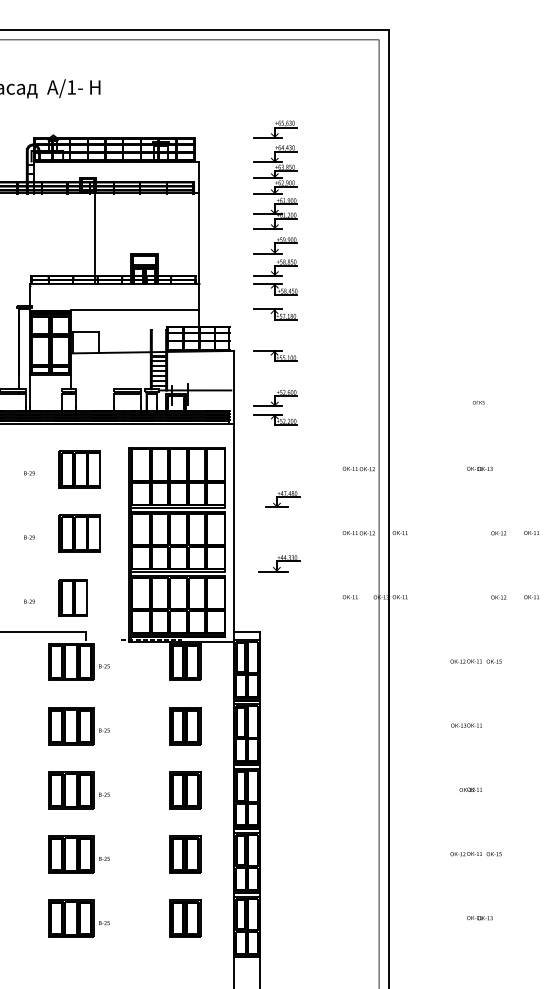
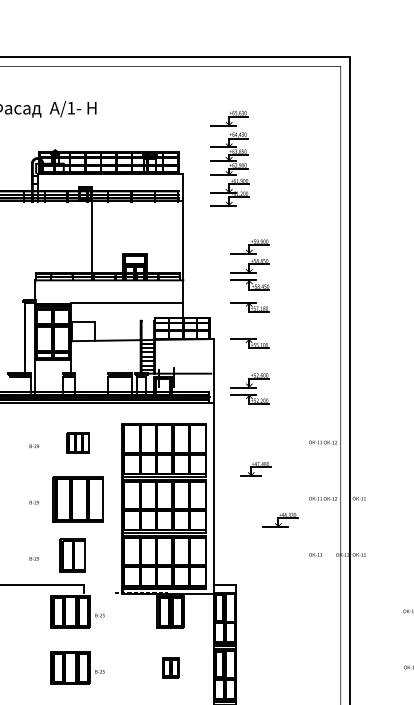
part: (275, 174) -> (229, 158), moved
part: (79, 469) -> (78, 442), size x0.6
part: (79, 533) -> (78, 499), size x1.4
part: (279, 563) -> (280, 520), moved
part: (185, 726) -> (171, 668), size x0.6

